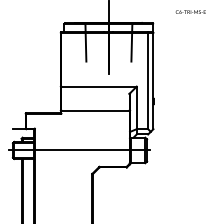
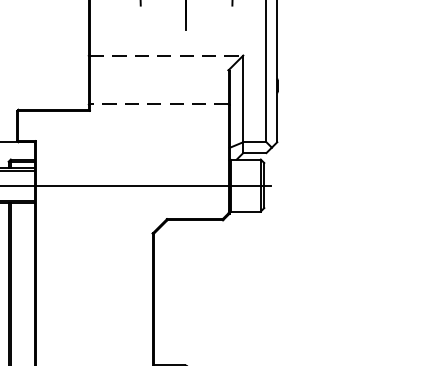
line: (99, 86) -> (167, 55), solid -> dashed
line: (94, 110) -> (157, 104), solid -> dashed

